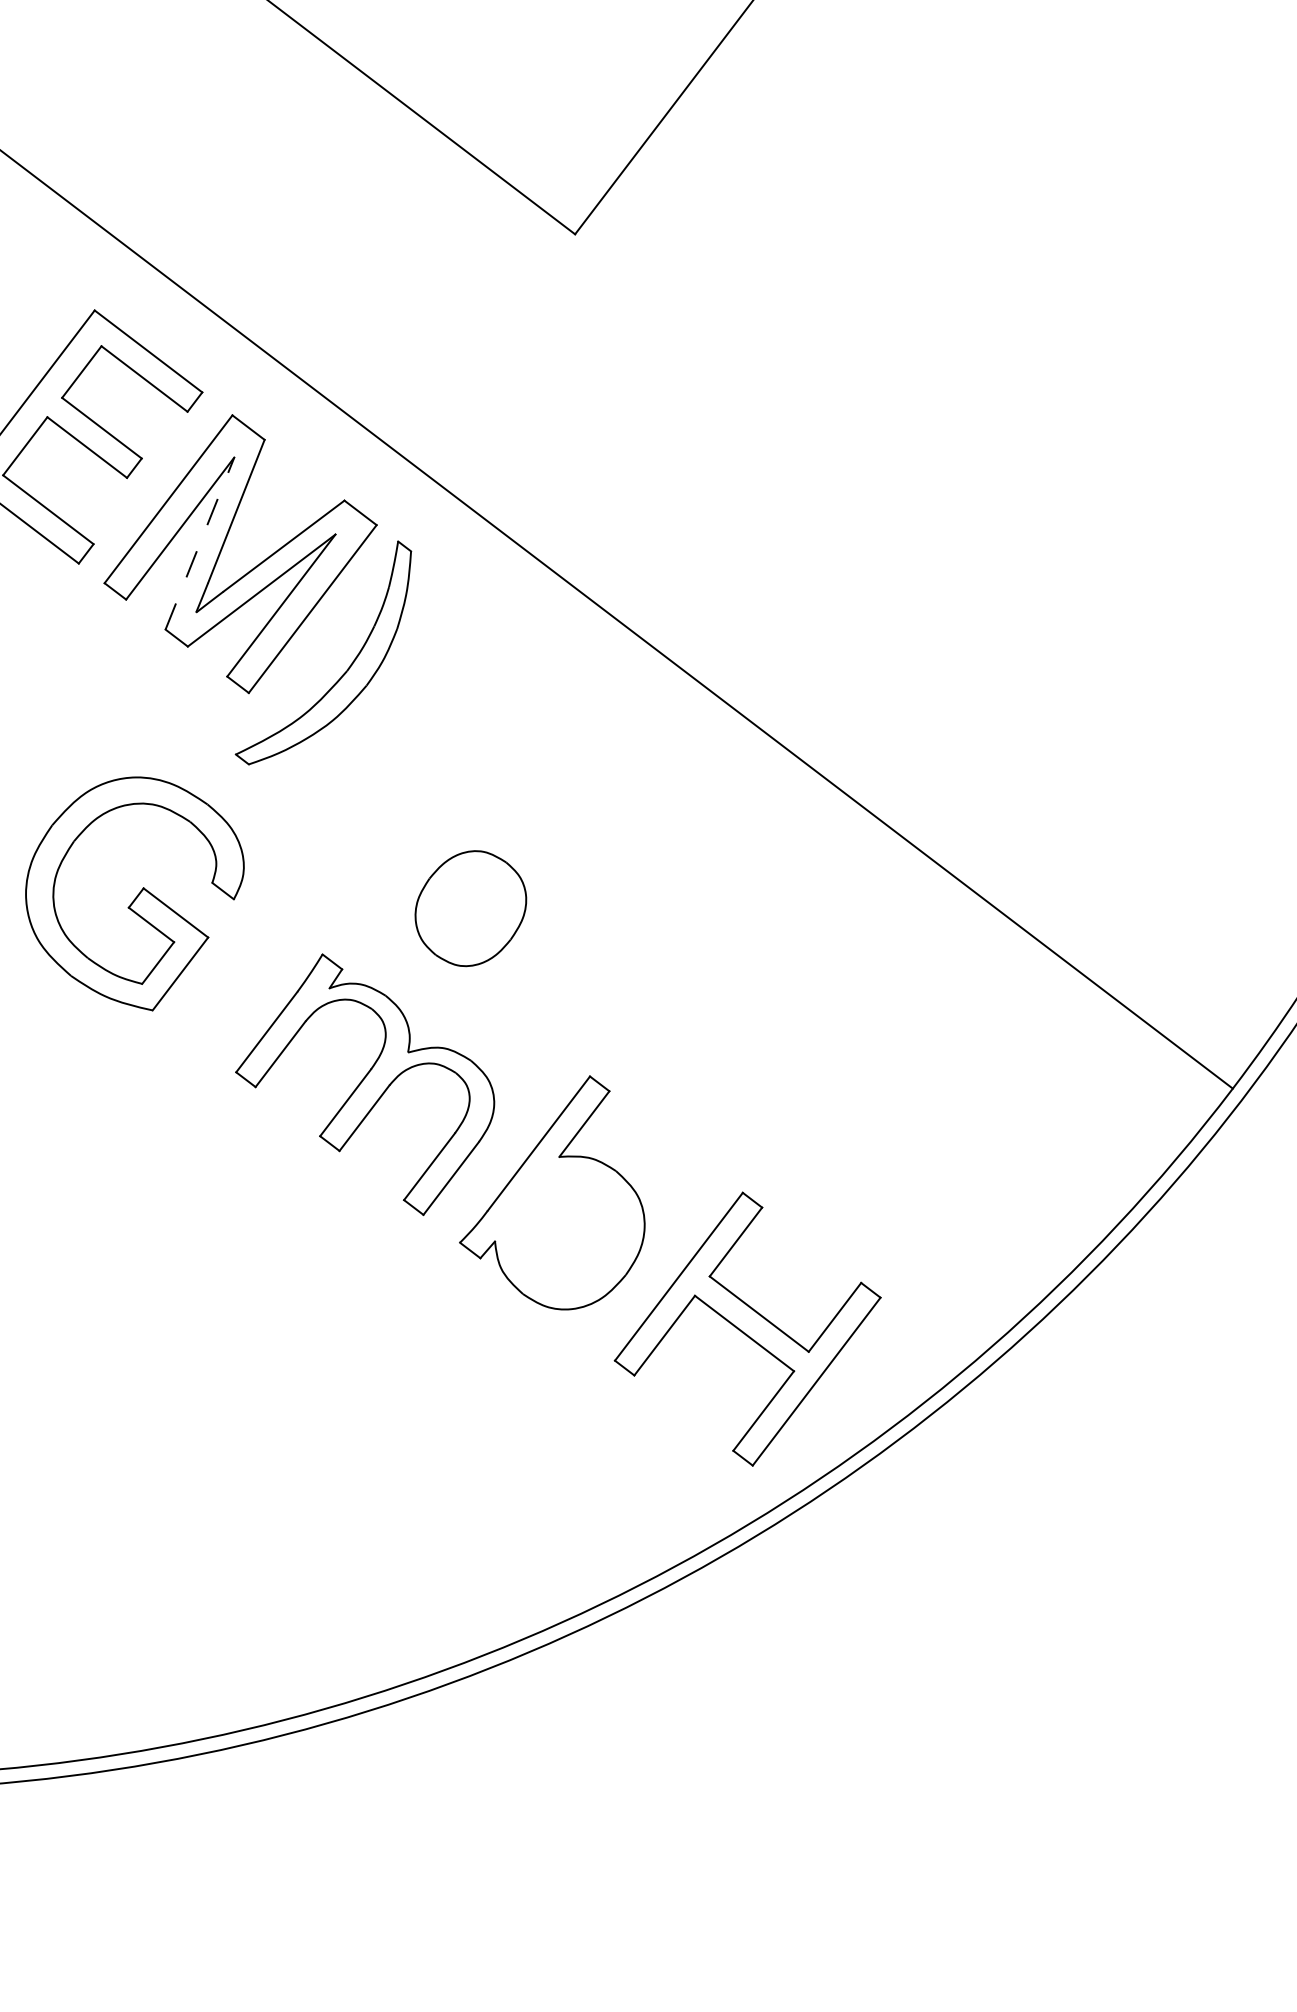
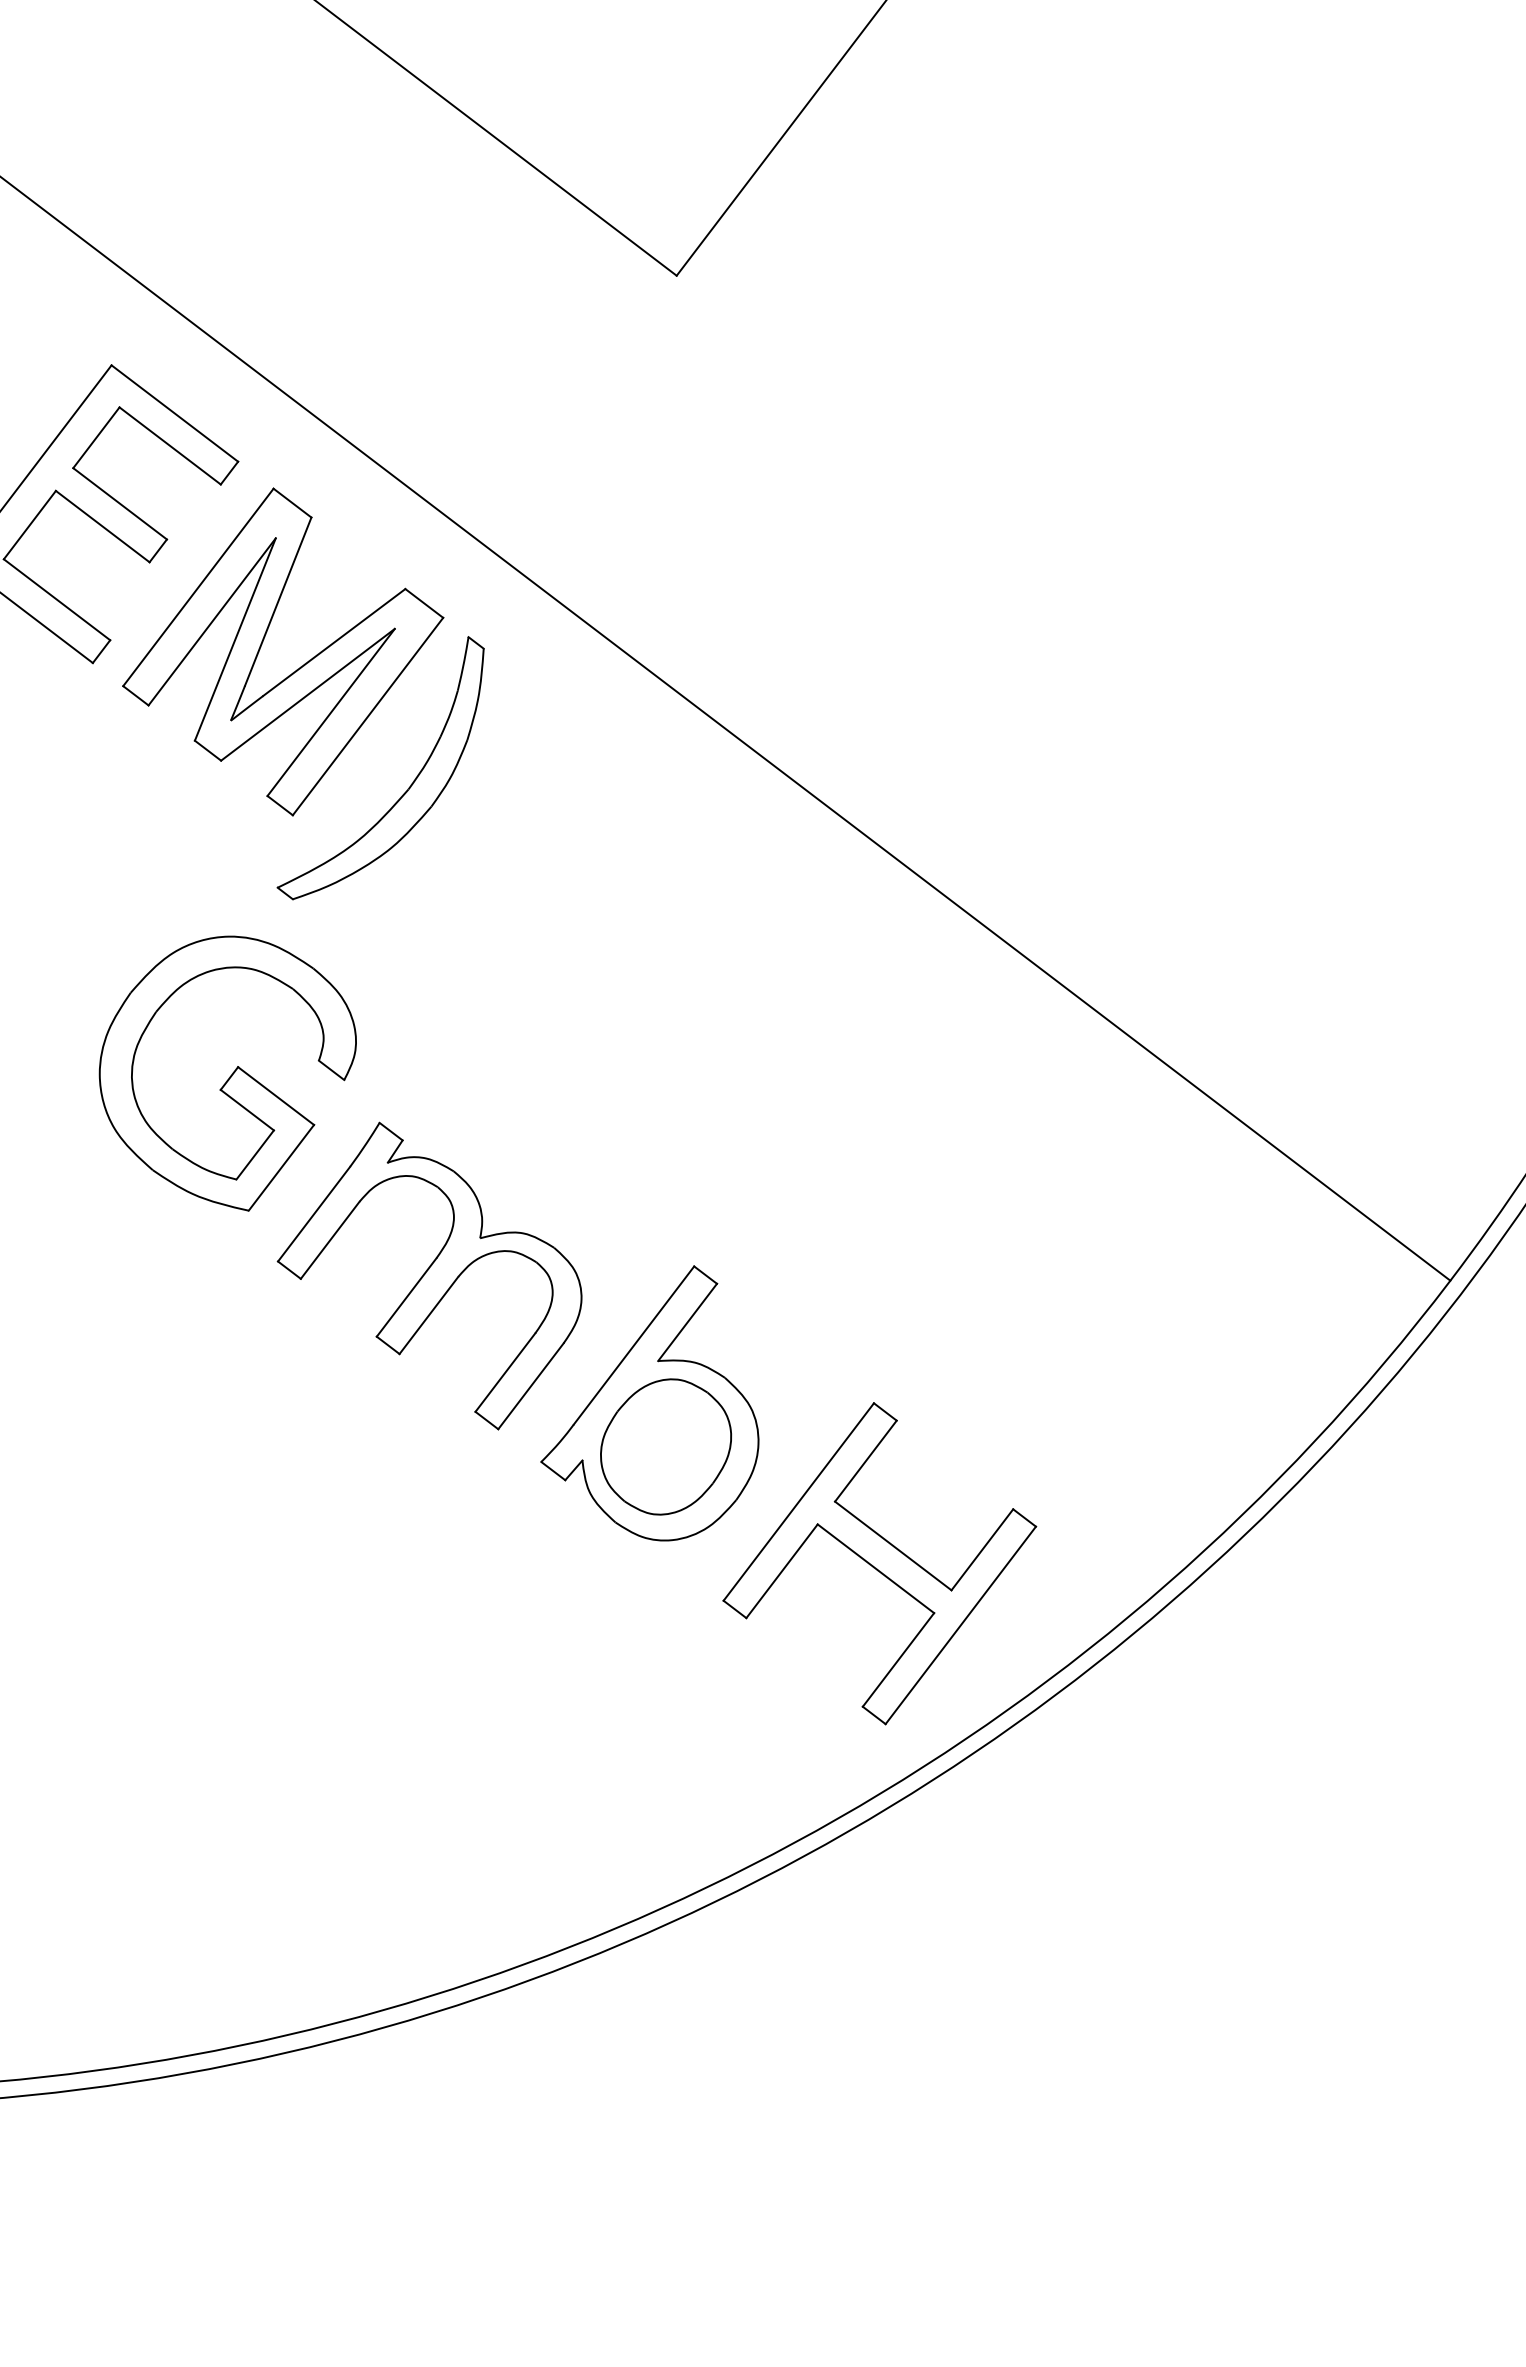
line: (200, 543) -> (235, 639), dashed -> solid
part: (134, 893) -> (227, 1073), moved
part: (471, 908) -> (666, 1446), moved

